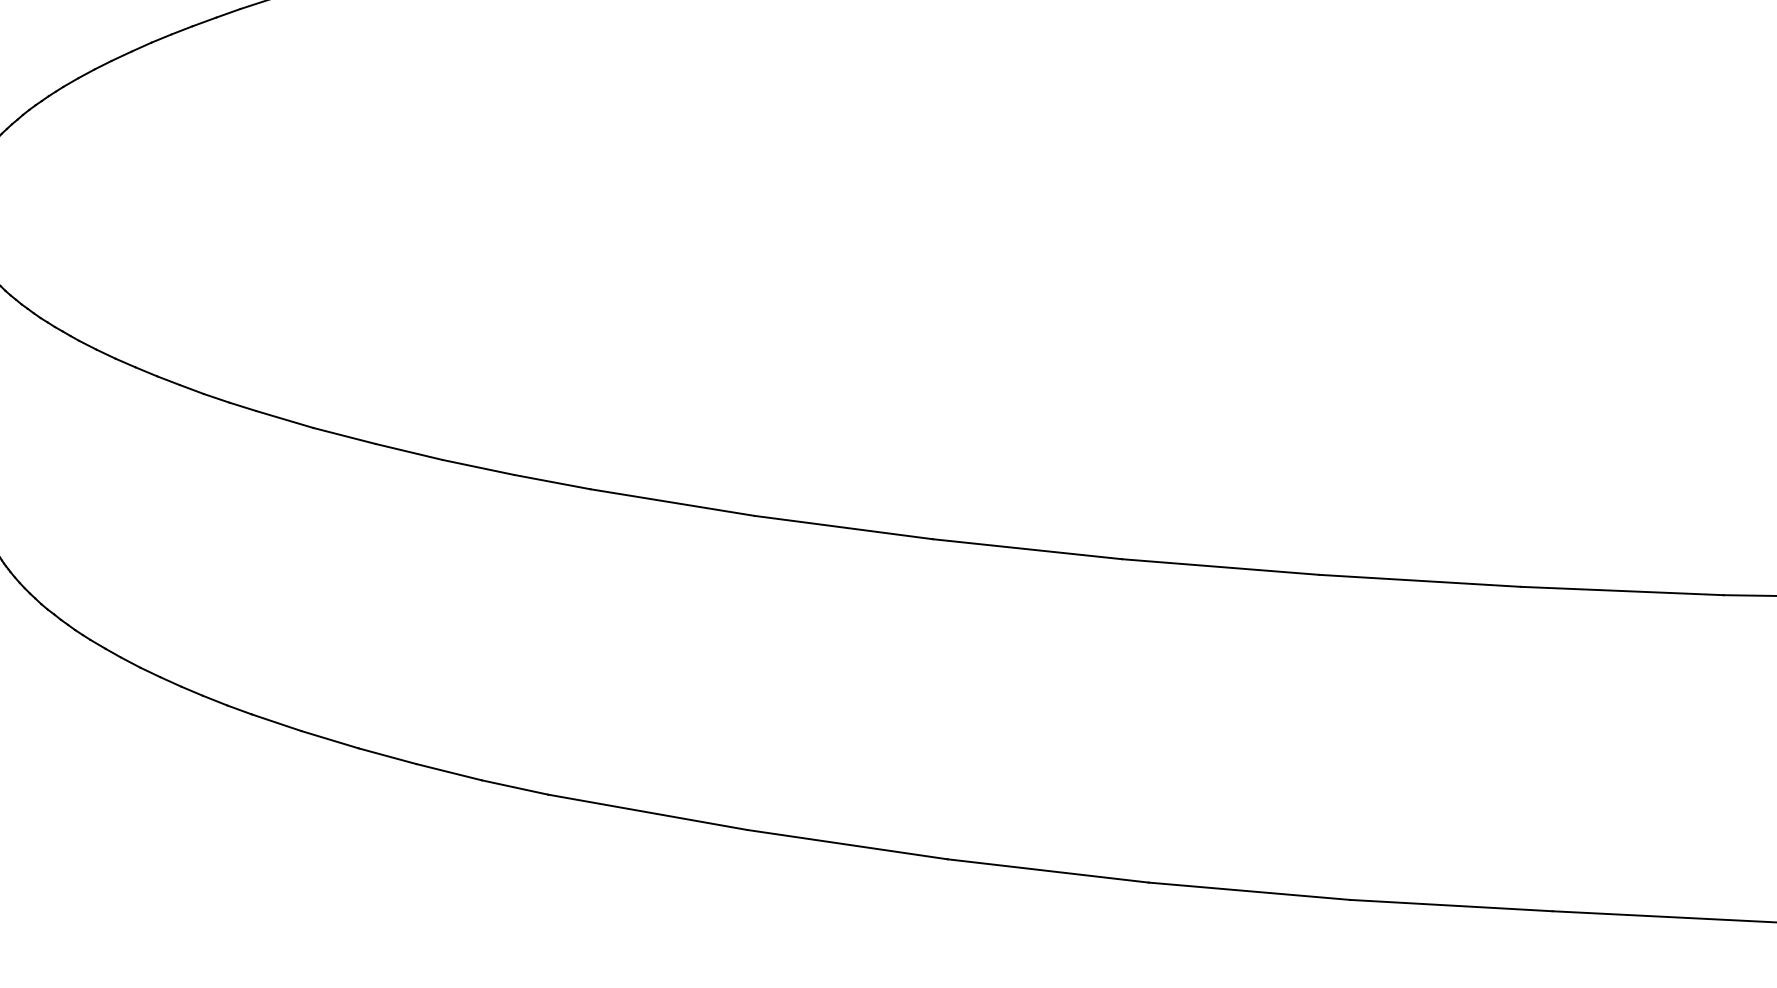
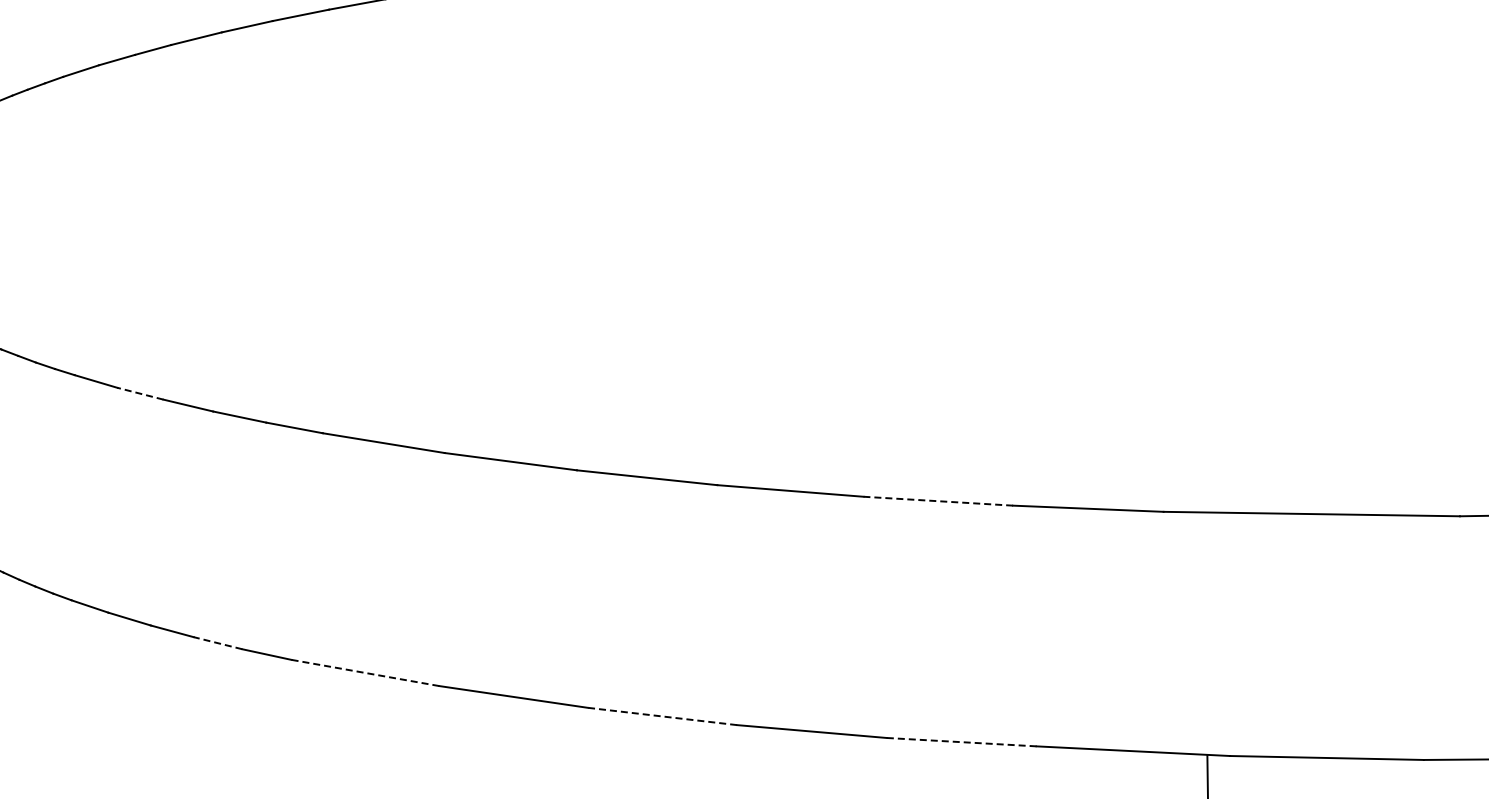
line: (344, 435) -> (140, 393), solid -> dashed
line: (1420, 581) -> (938, 501), solid -> dashed
line: (448, 772) -> (217, 643), solid -> dashed
line: (646, 811) -> (364, 672), solid -> dashed
line: (1046, 870) -> (661, 716), solid -> dashed
line: (1451, 906) -> (961, 742), solid -> dashed

